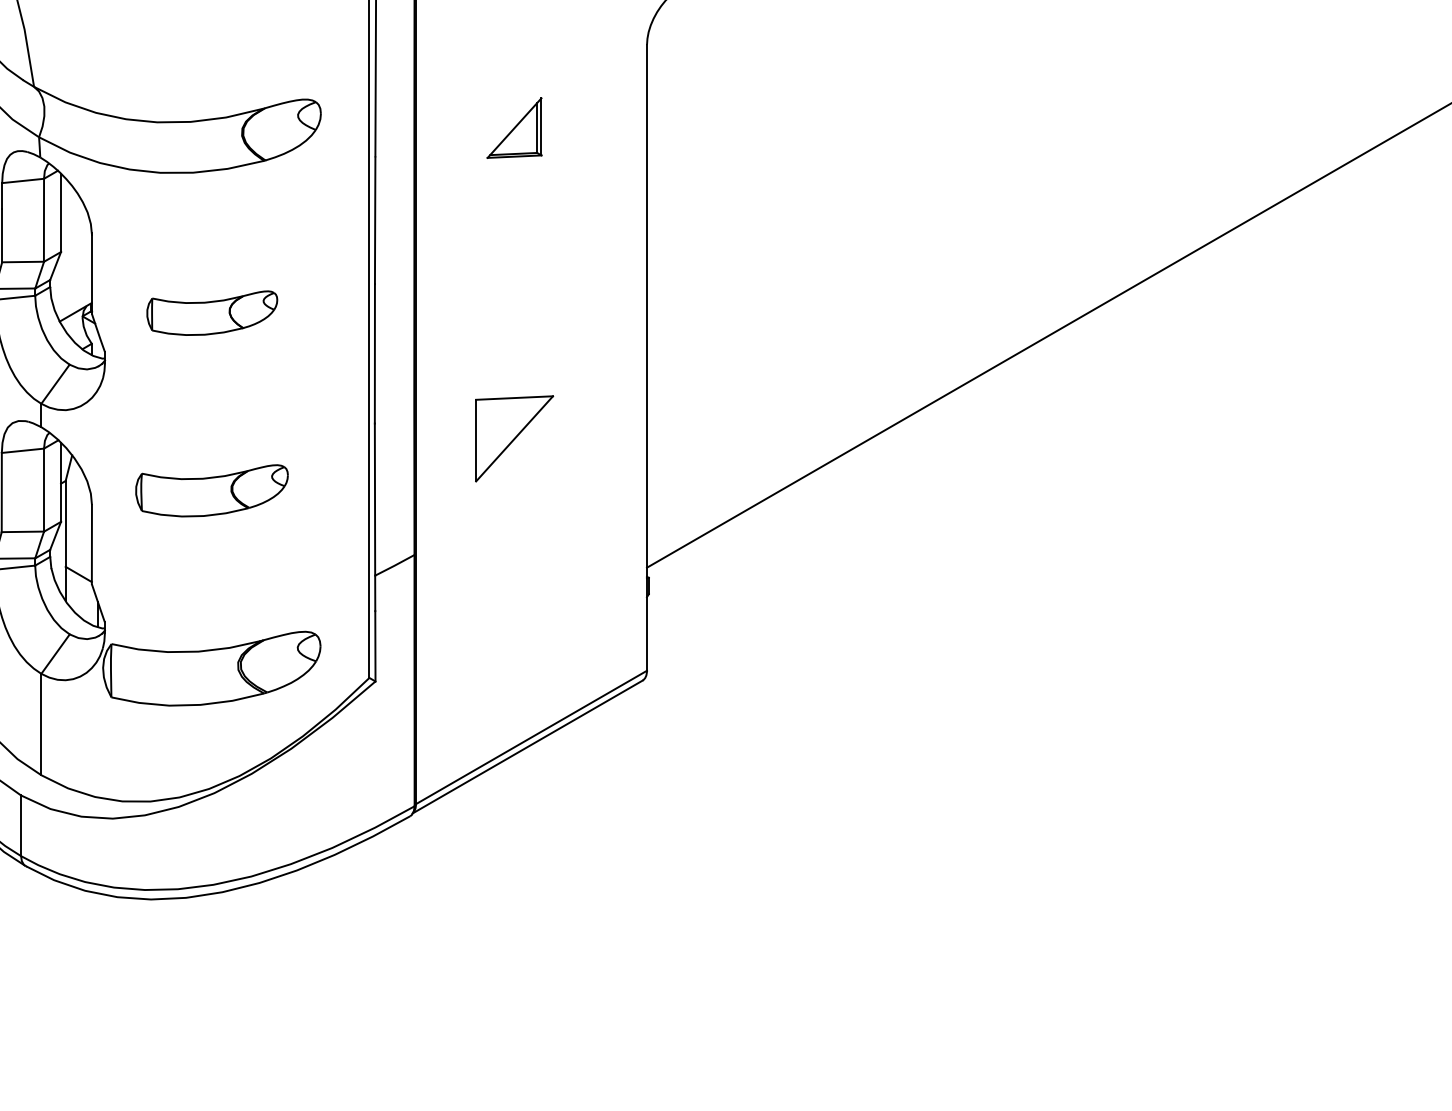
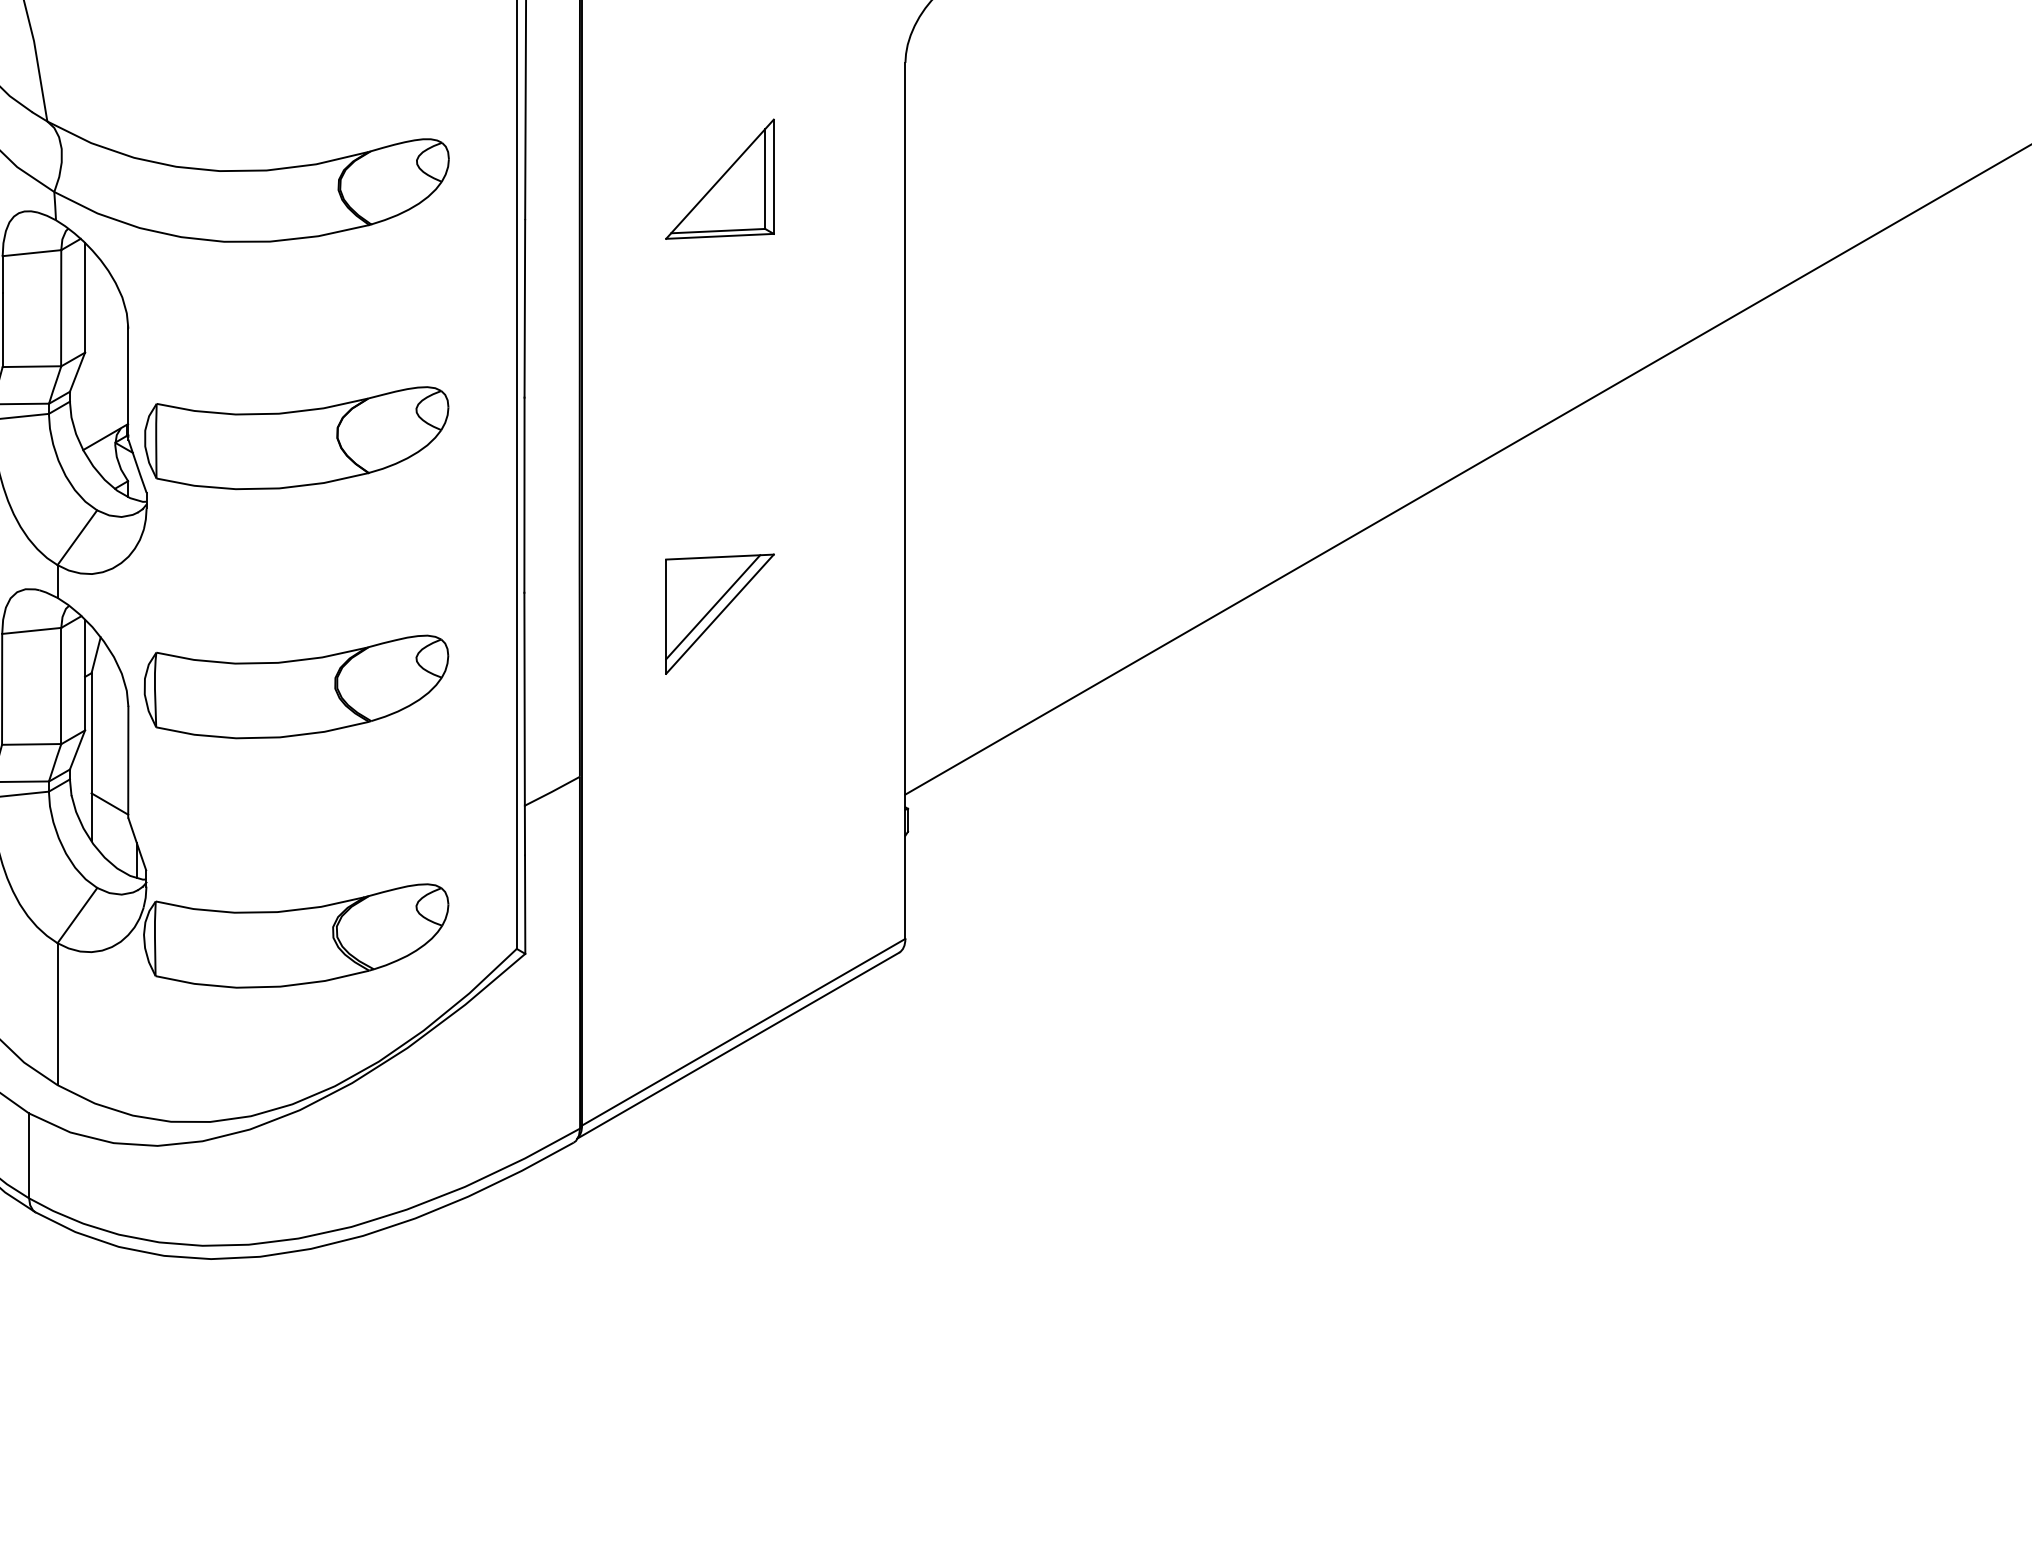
part: (514, 127) -> (719, 178), size x1.43
part: (212, 313) -> (296, 438), size x1.67
line: (509, 434) -> (713, 607), added
part: (212, 490) -> (296, 686), size x1.43

